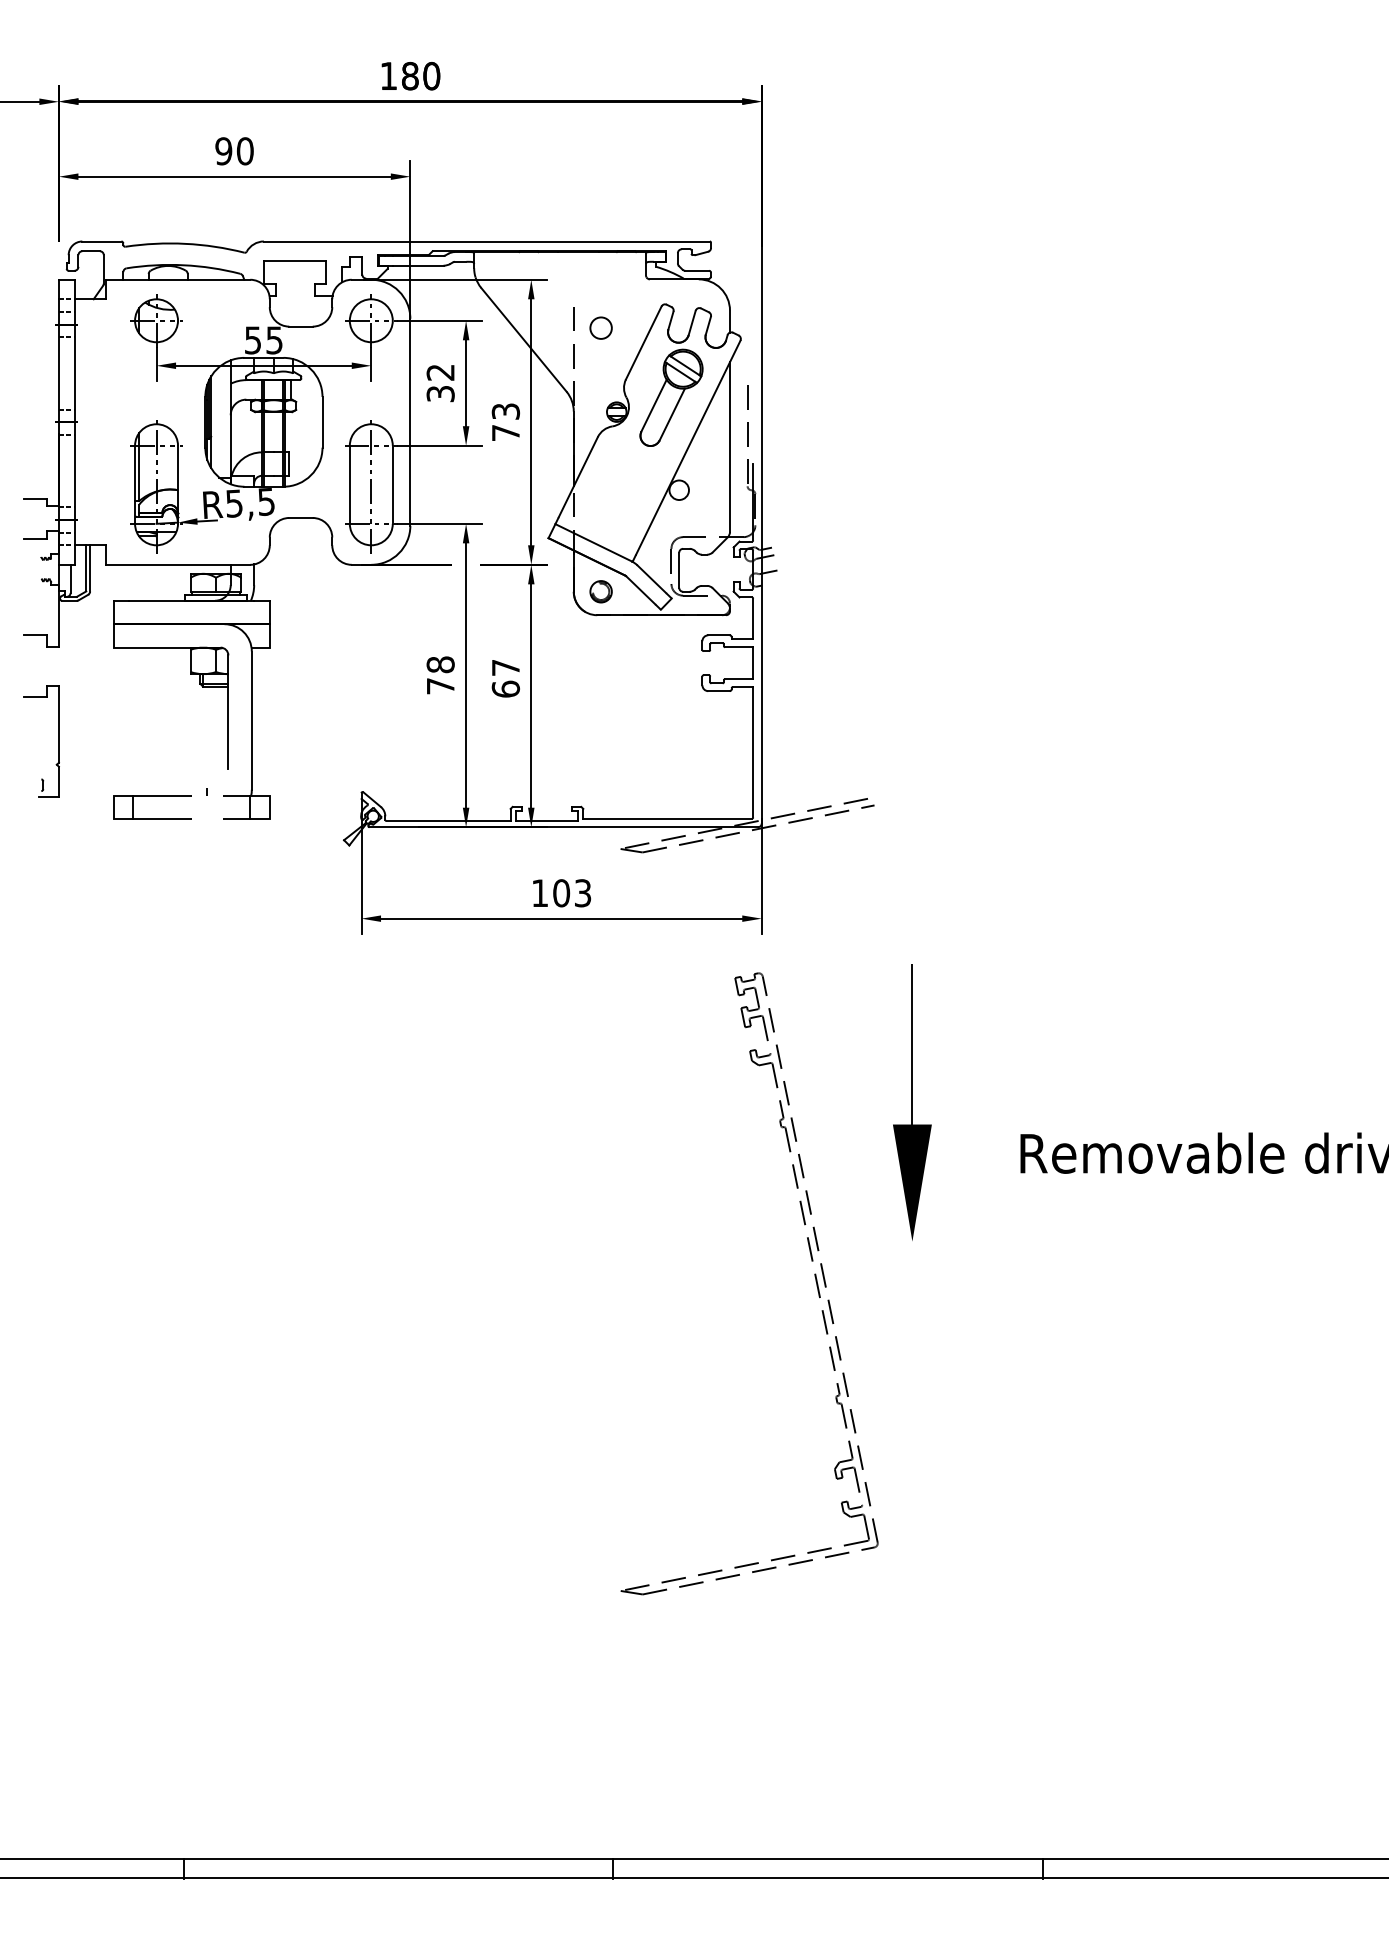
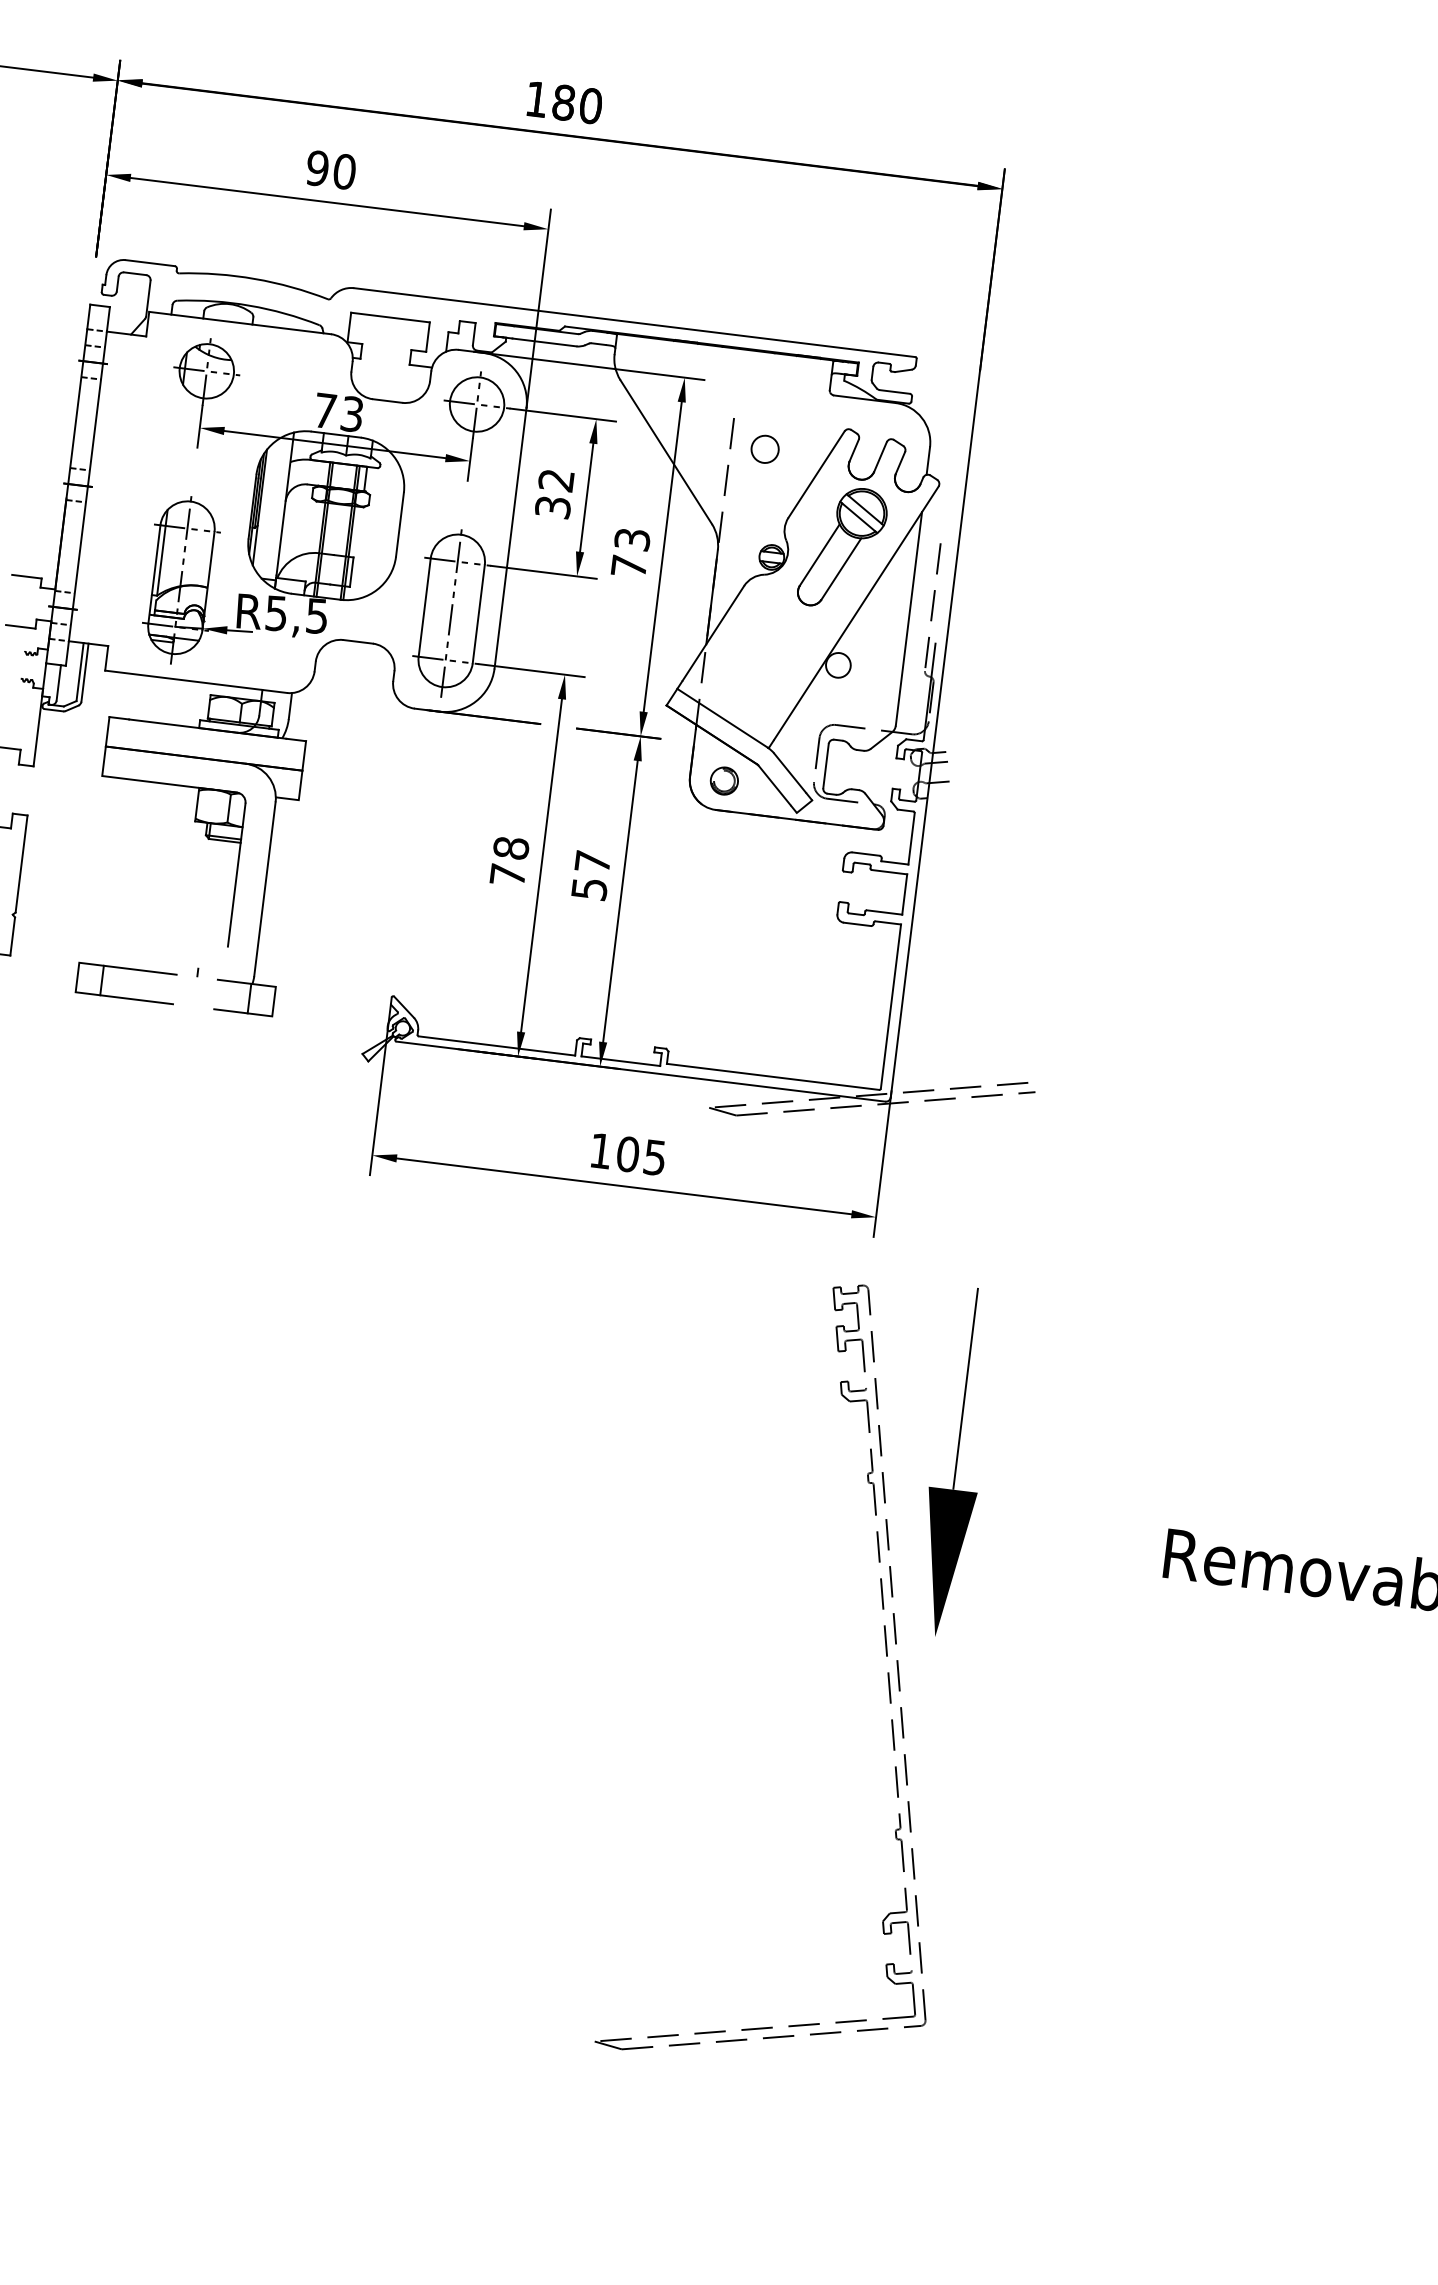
text: (263, 340) -> (338, 412), 55 -> 73
text: (505, 688) -> (589, 888), 67 -> 57
text: (583, 892) -> (655, 1156), 103 -> 105
part: (912, 1102) -> (956, 1462), moved

